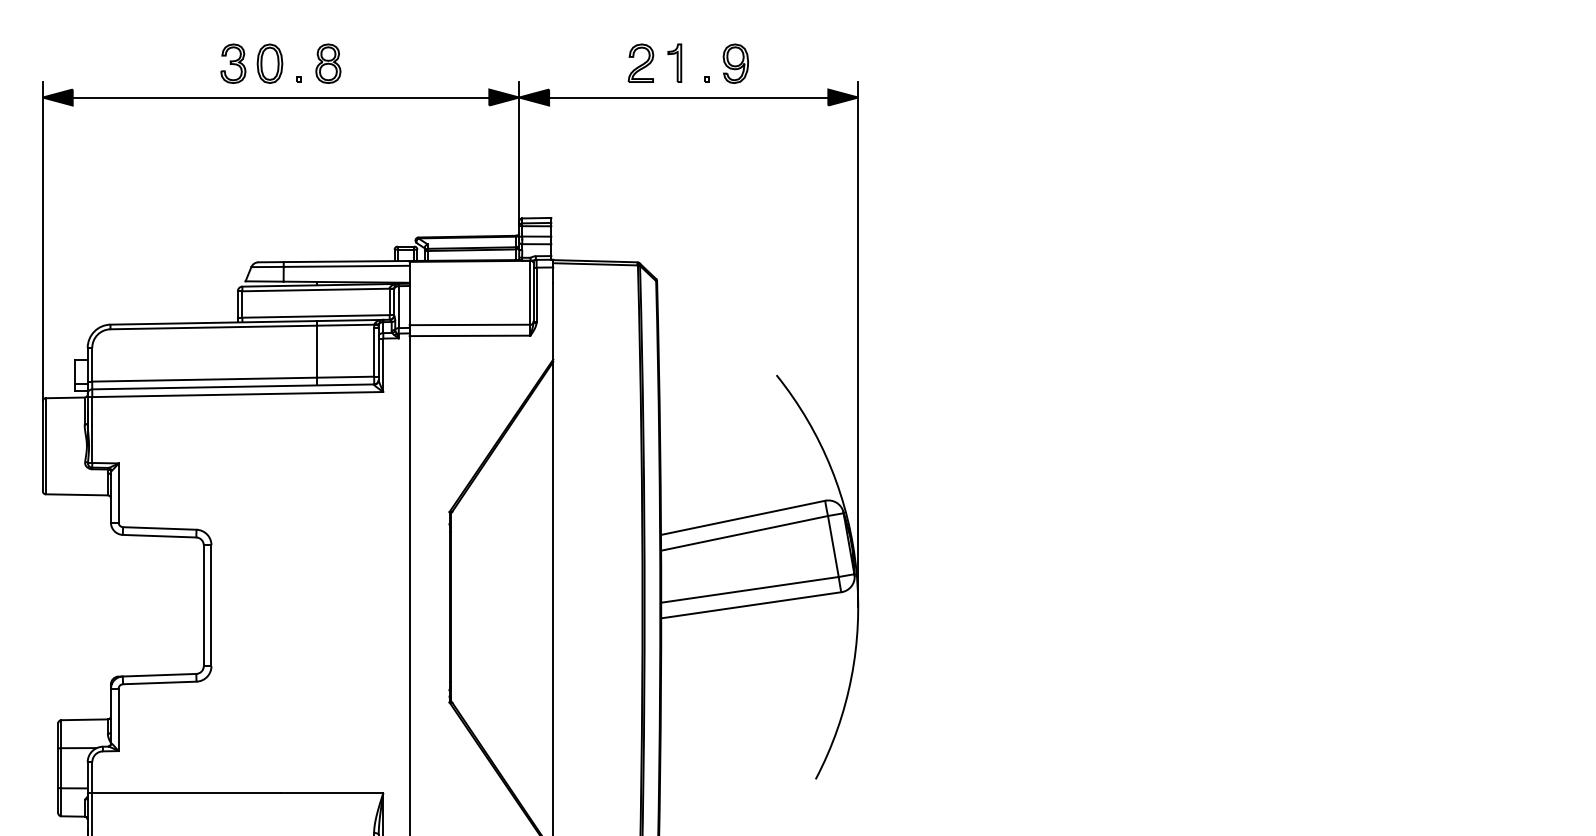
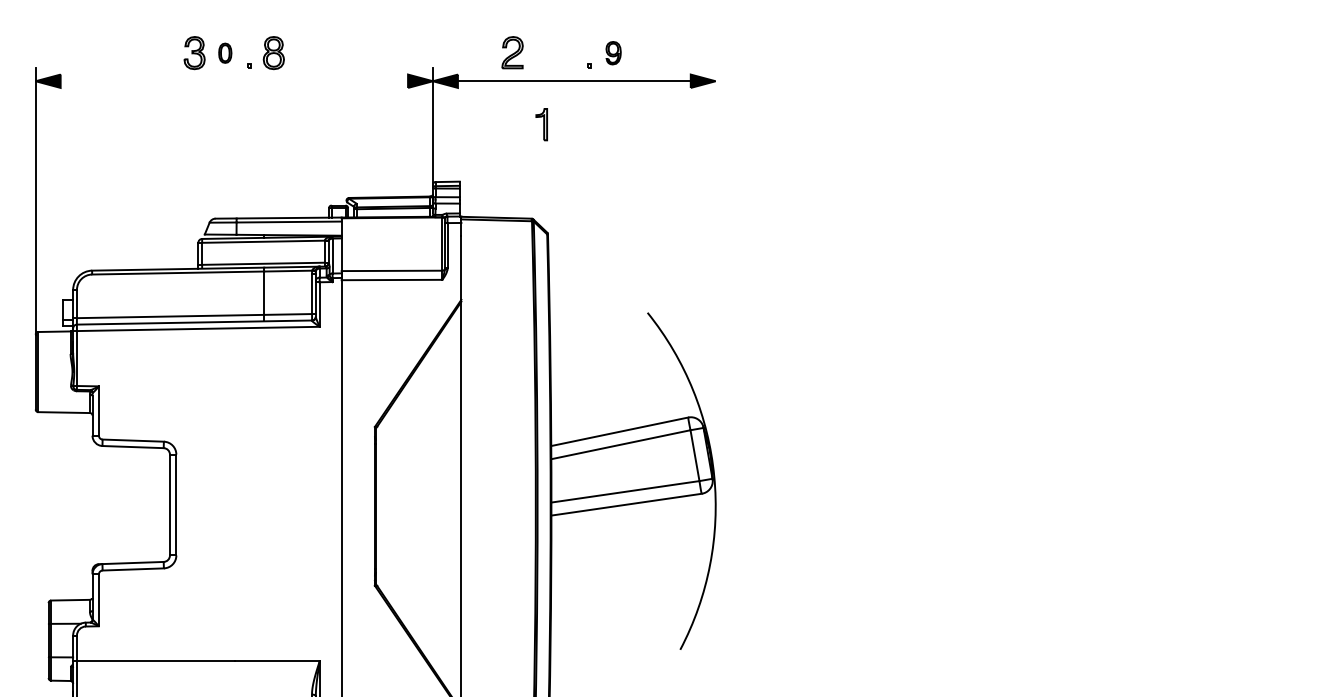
part: (640, 63) -> (512, 52), moved
part: (674, 63) -> (541, 124), moved
part: (270, 64) -> (225, 53), size x0.6
part: (735, 64) -> (613, 53), size x0.7
line: (281, 97) -> (234, 81), removed
line: (857, 344) -> (715, 287), removed

